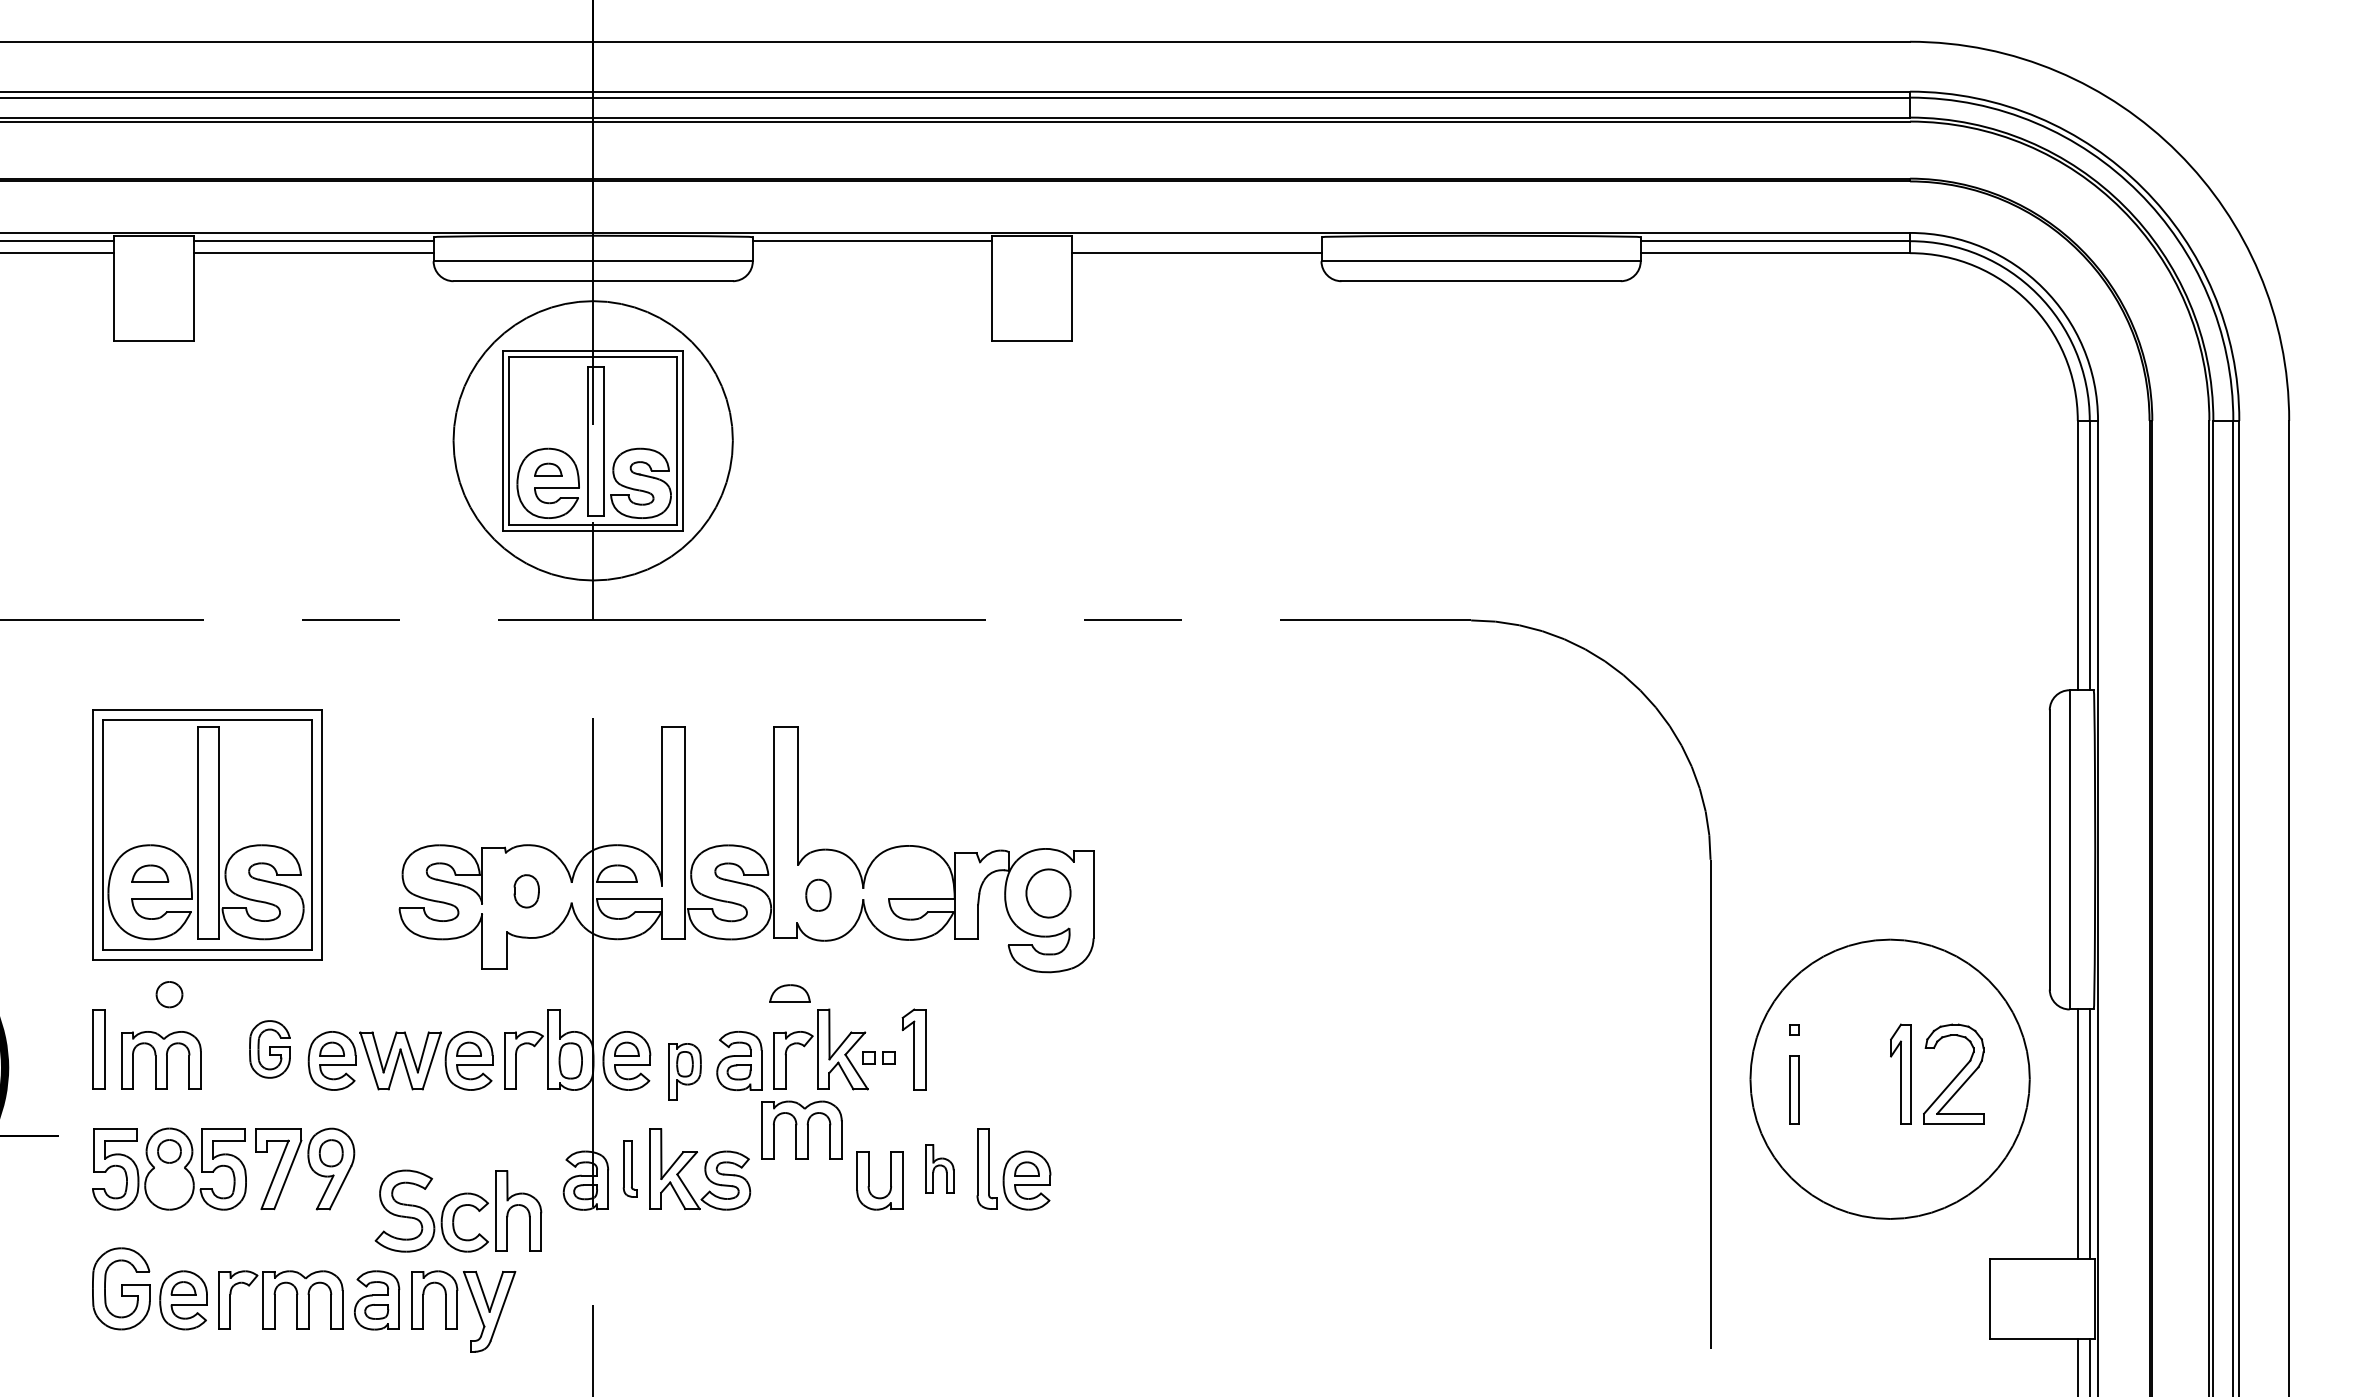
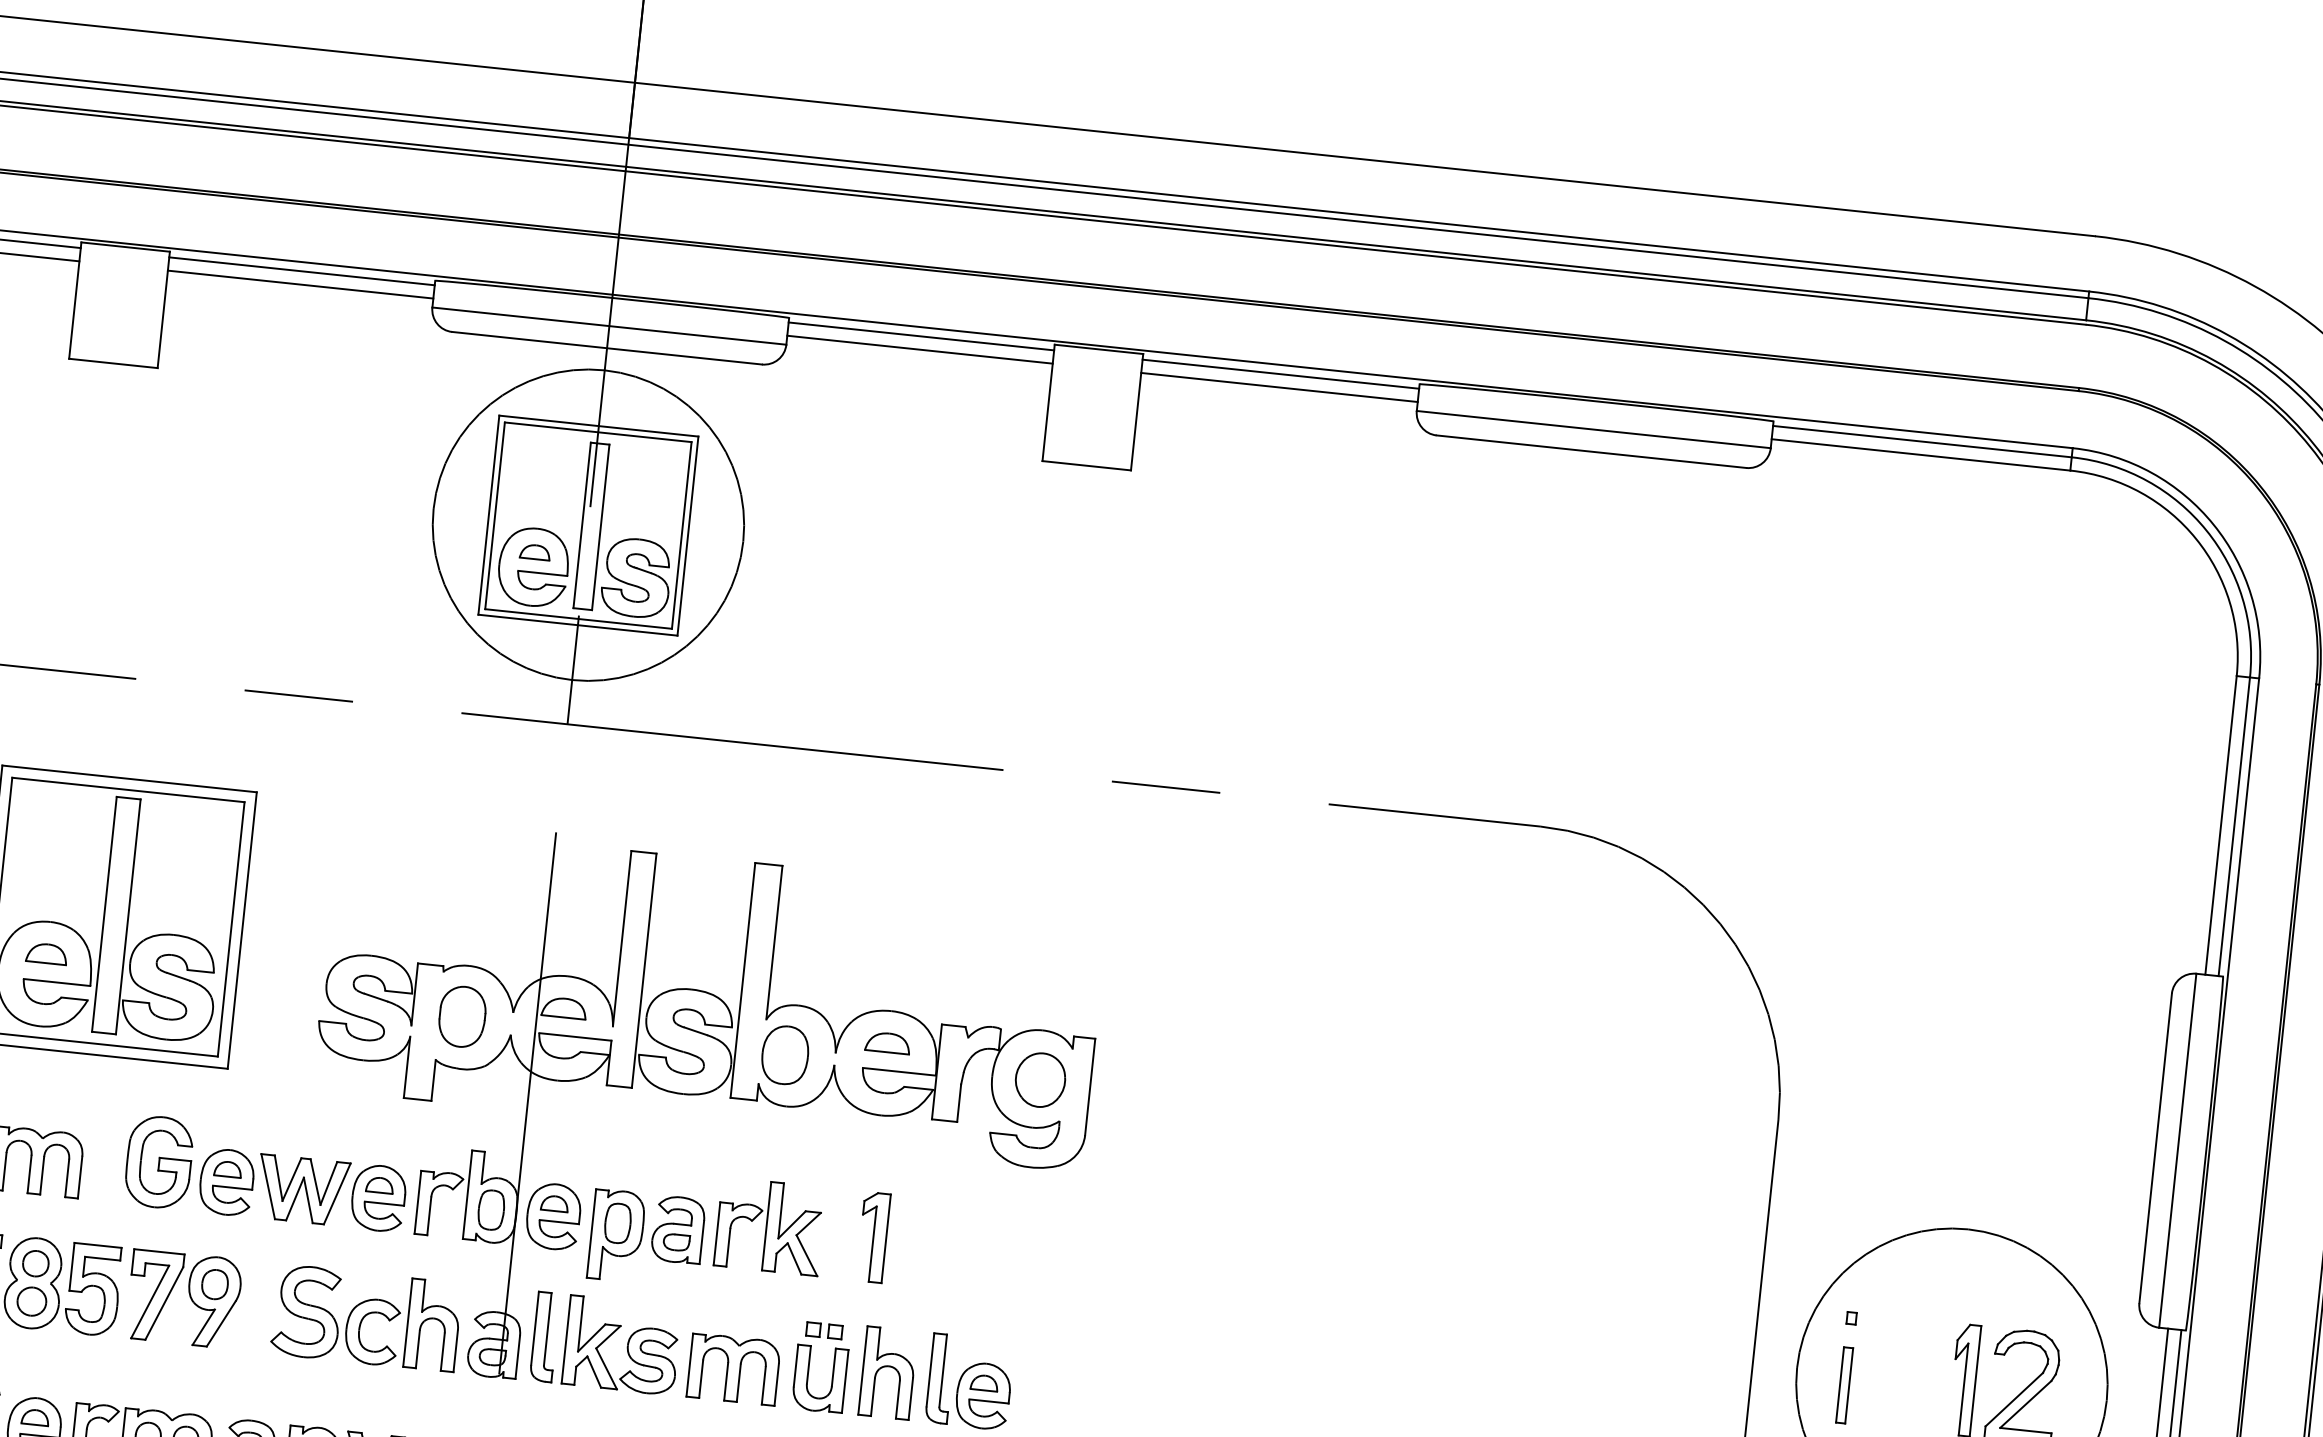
line: (1196, 241) -> (1280, 374), added
line: (872, 253) -> (919, 350), added
part: (526, 891) -> (461, 1017), size x1.67
part: (818, 895) -> (785, 1055), size x1.67
part: (789, 993) -> (887, 1042), moved
part: (169, 994) -> (31, 1301), moved
part: (269, 1049) -> (158, 1162), size x1.43
part: (878, 1057) -> (823, 1329), moved
part: (684, 1071) -> (616, 1235), size x1.43
part: (801, 1129) -> (733, 1368), moved
part: (630, 1168) -> (544, 1336), size x1.43
part: (939, 1168) -> (887, 1372), size x1.67
part: (458, 1210) -> (366, 1317), moved

